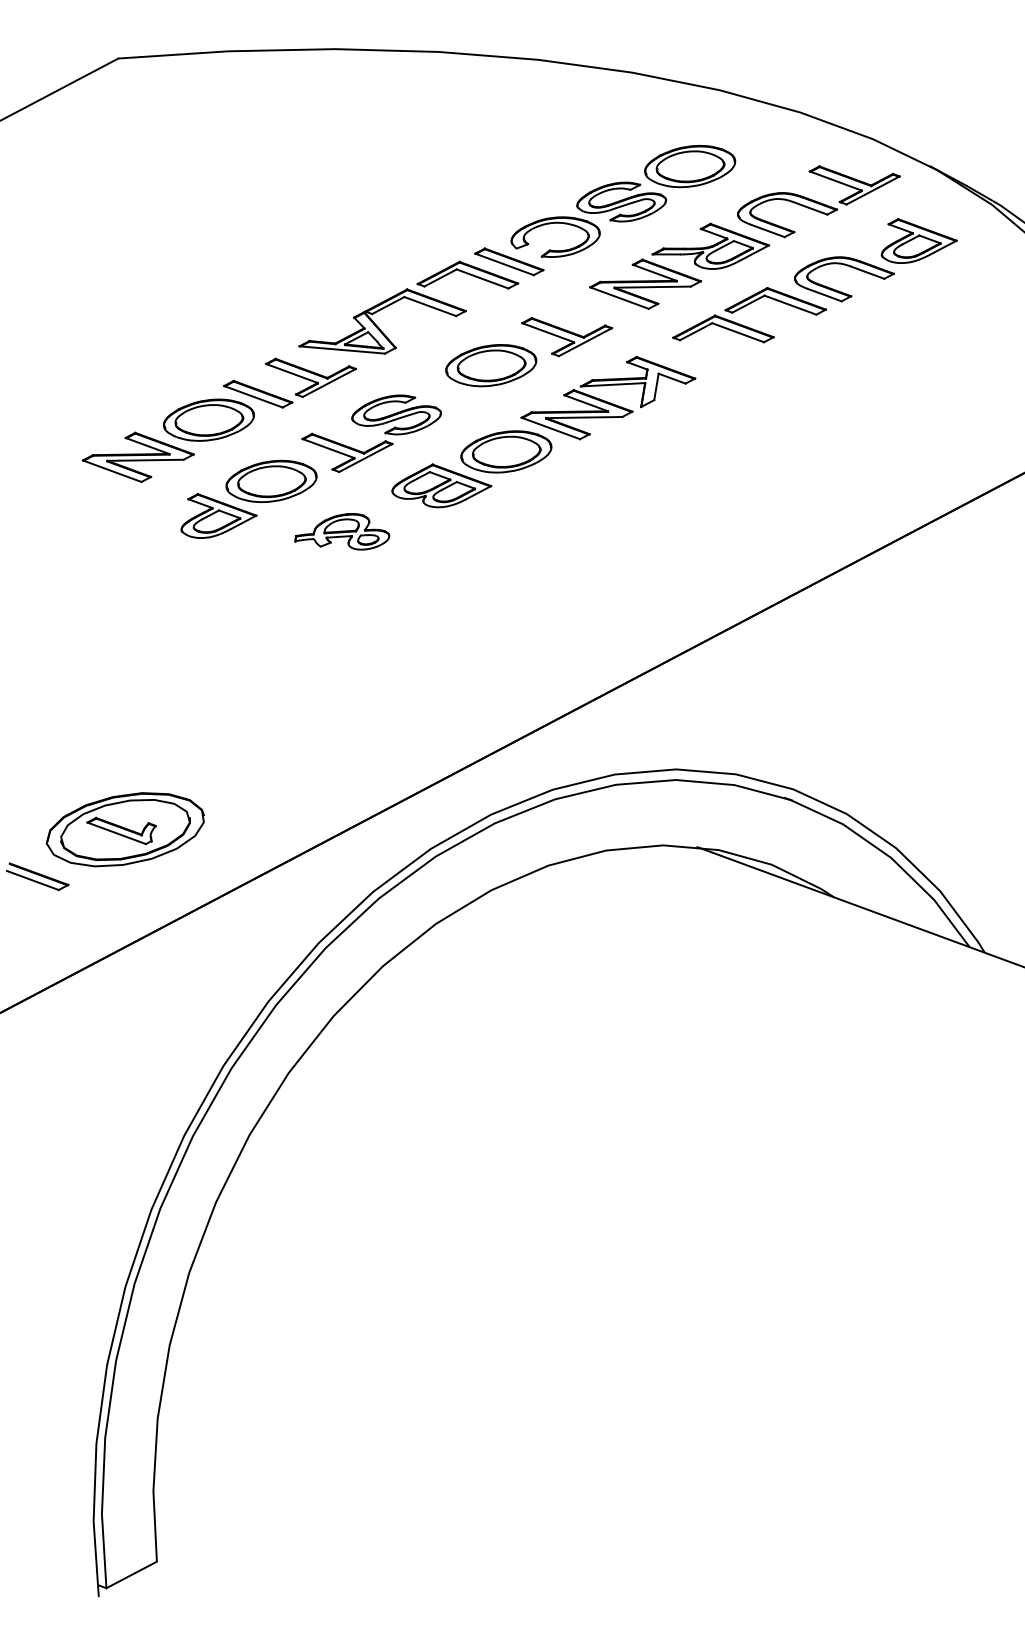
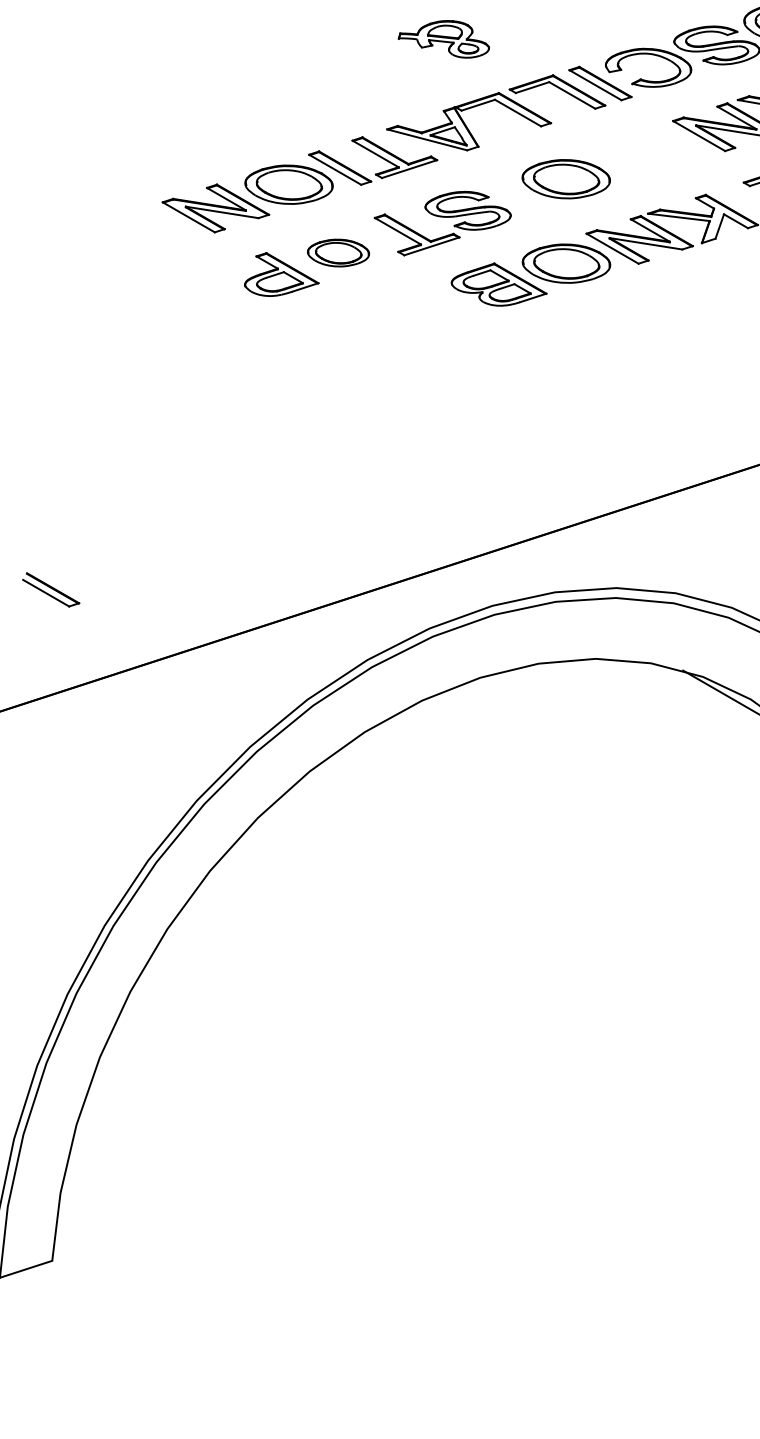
part: (567, 337) -> (643, 164), removed
part: (271, 480) -> (338, 252), size x0.7
part: (342, 531) -> (445, 36), moved
part: (124, 829) -> (141, 559), removed

